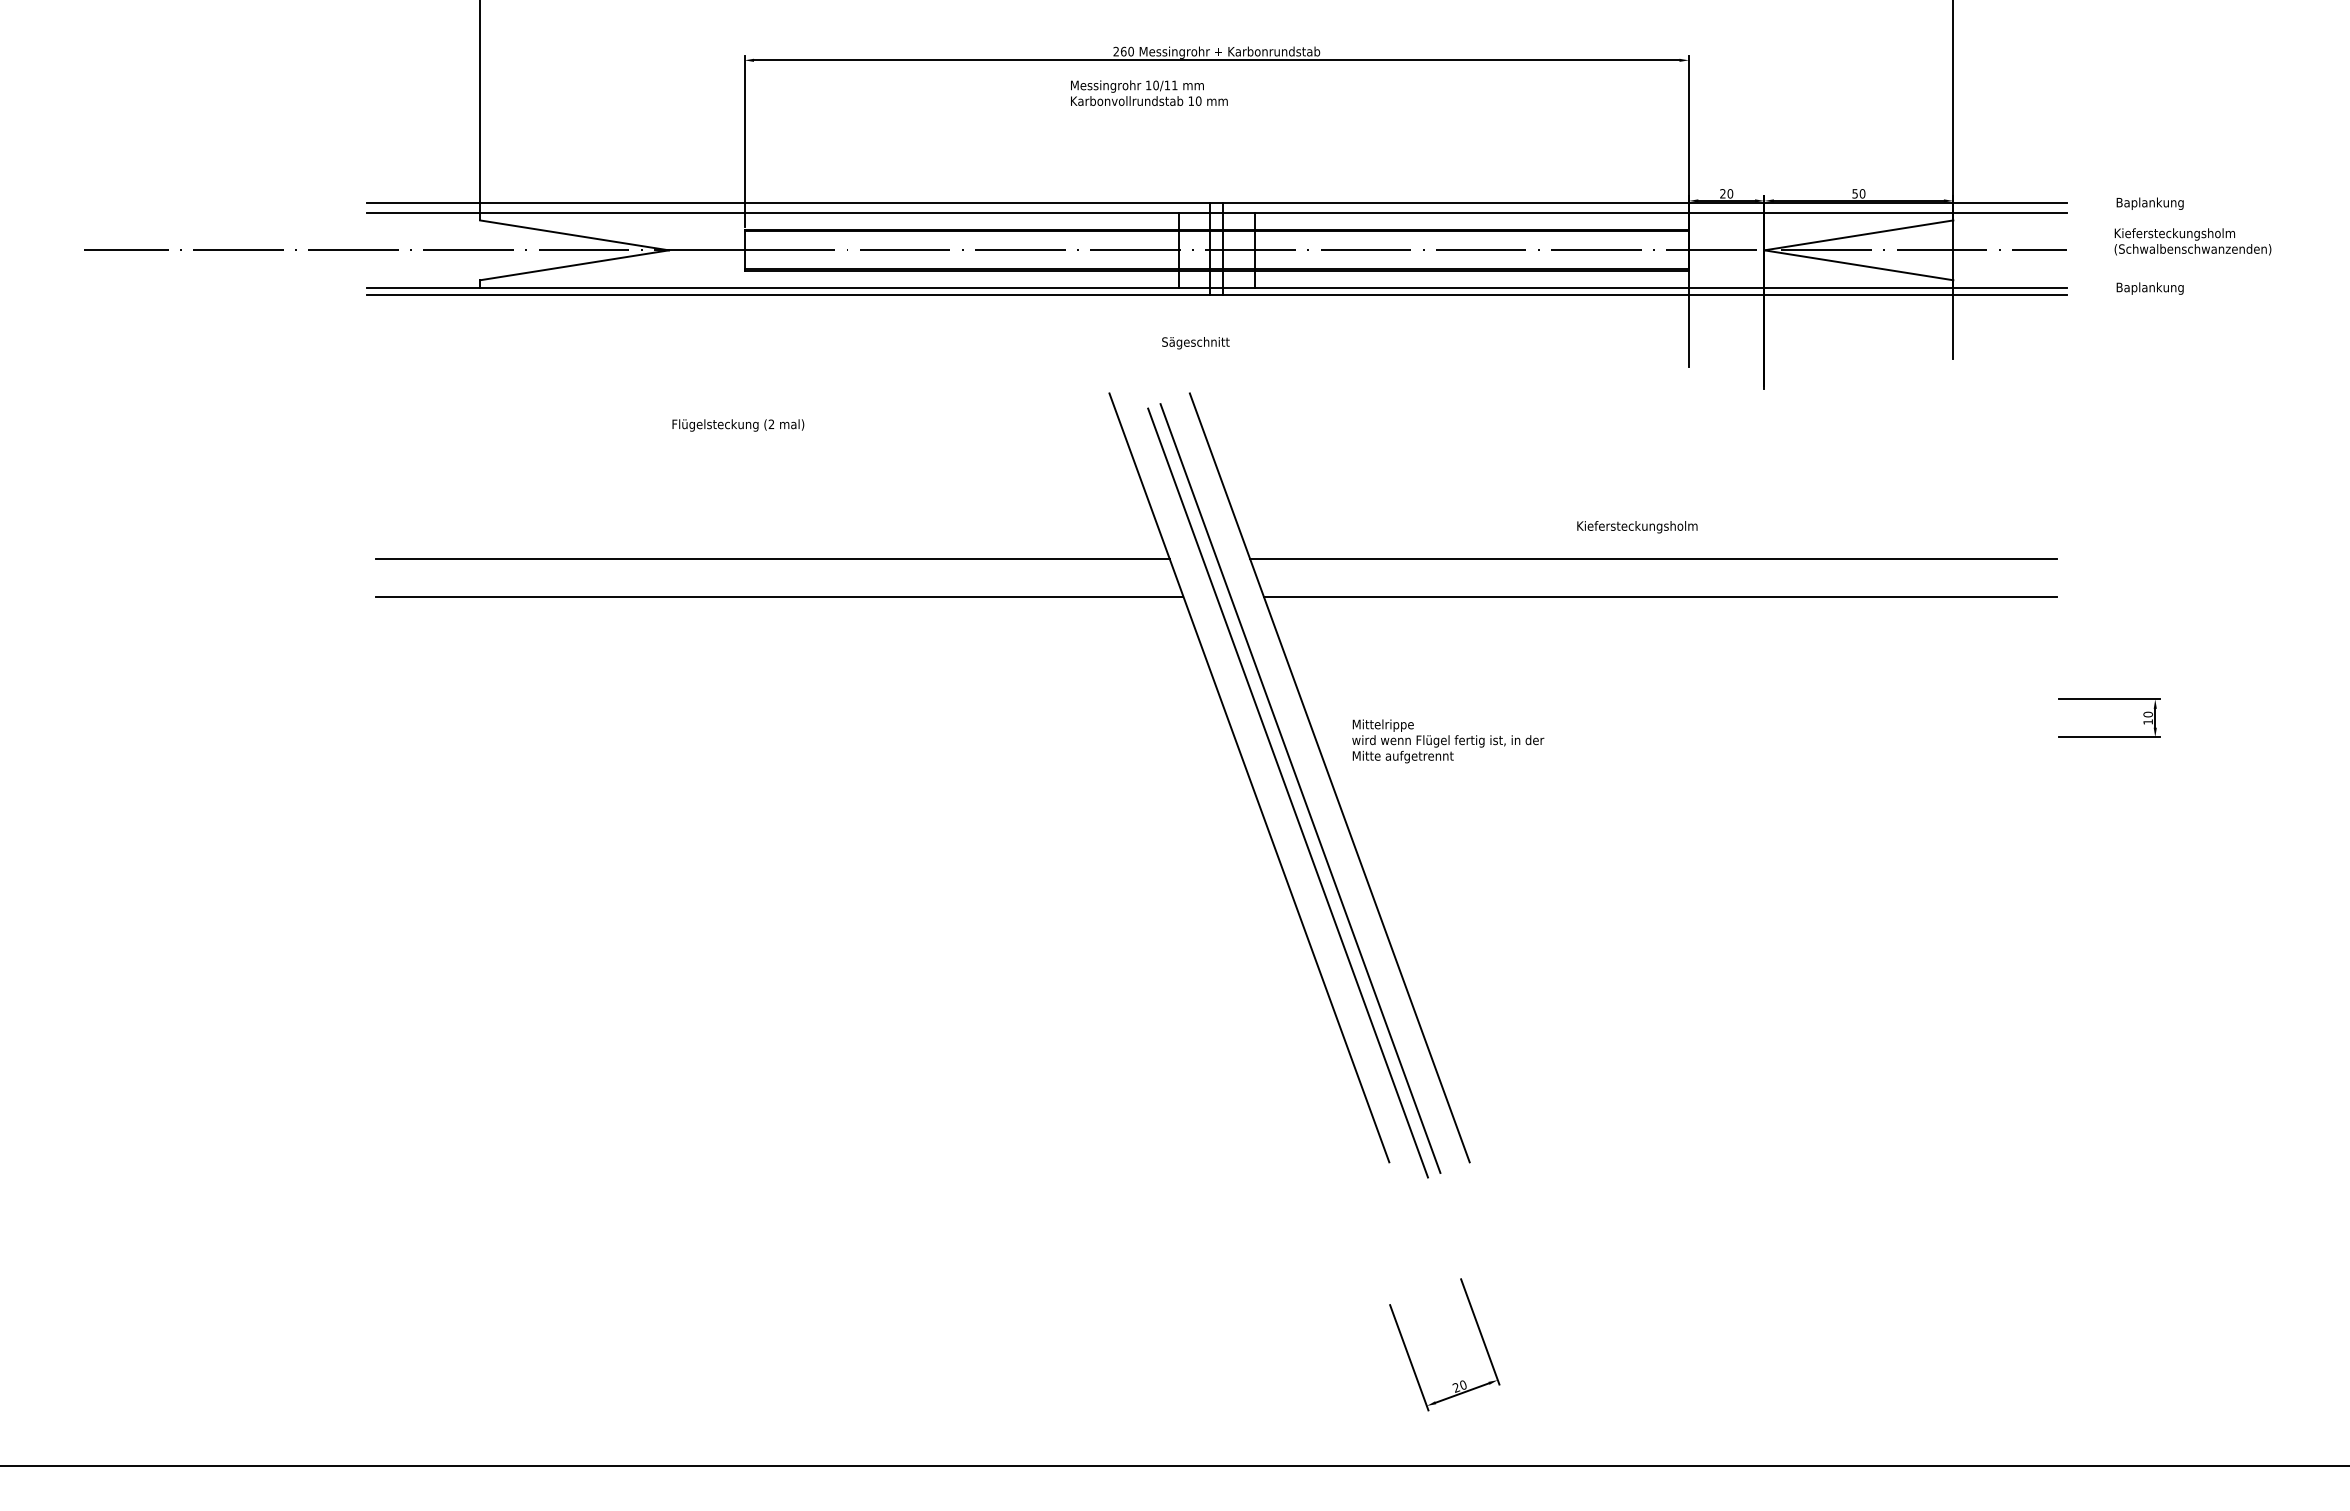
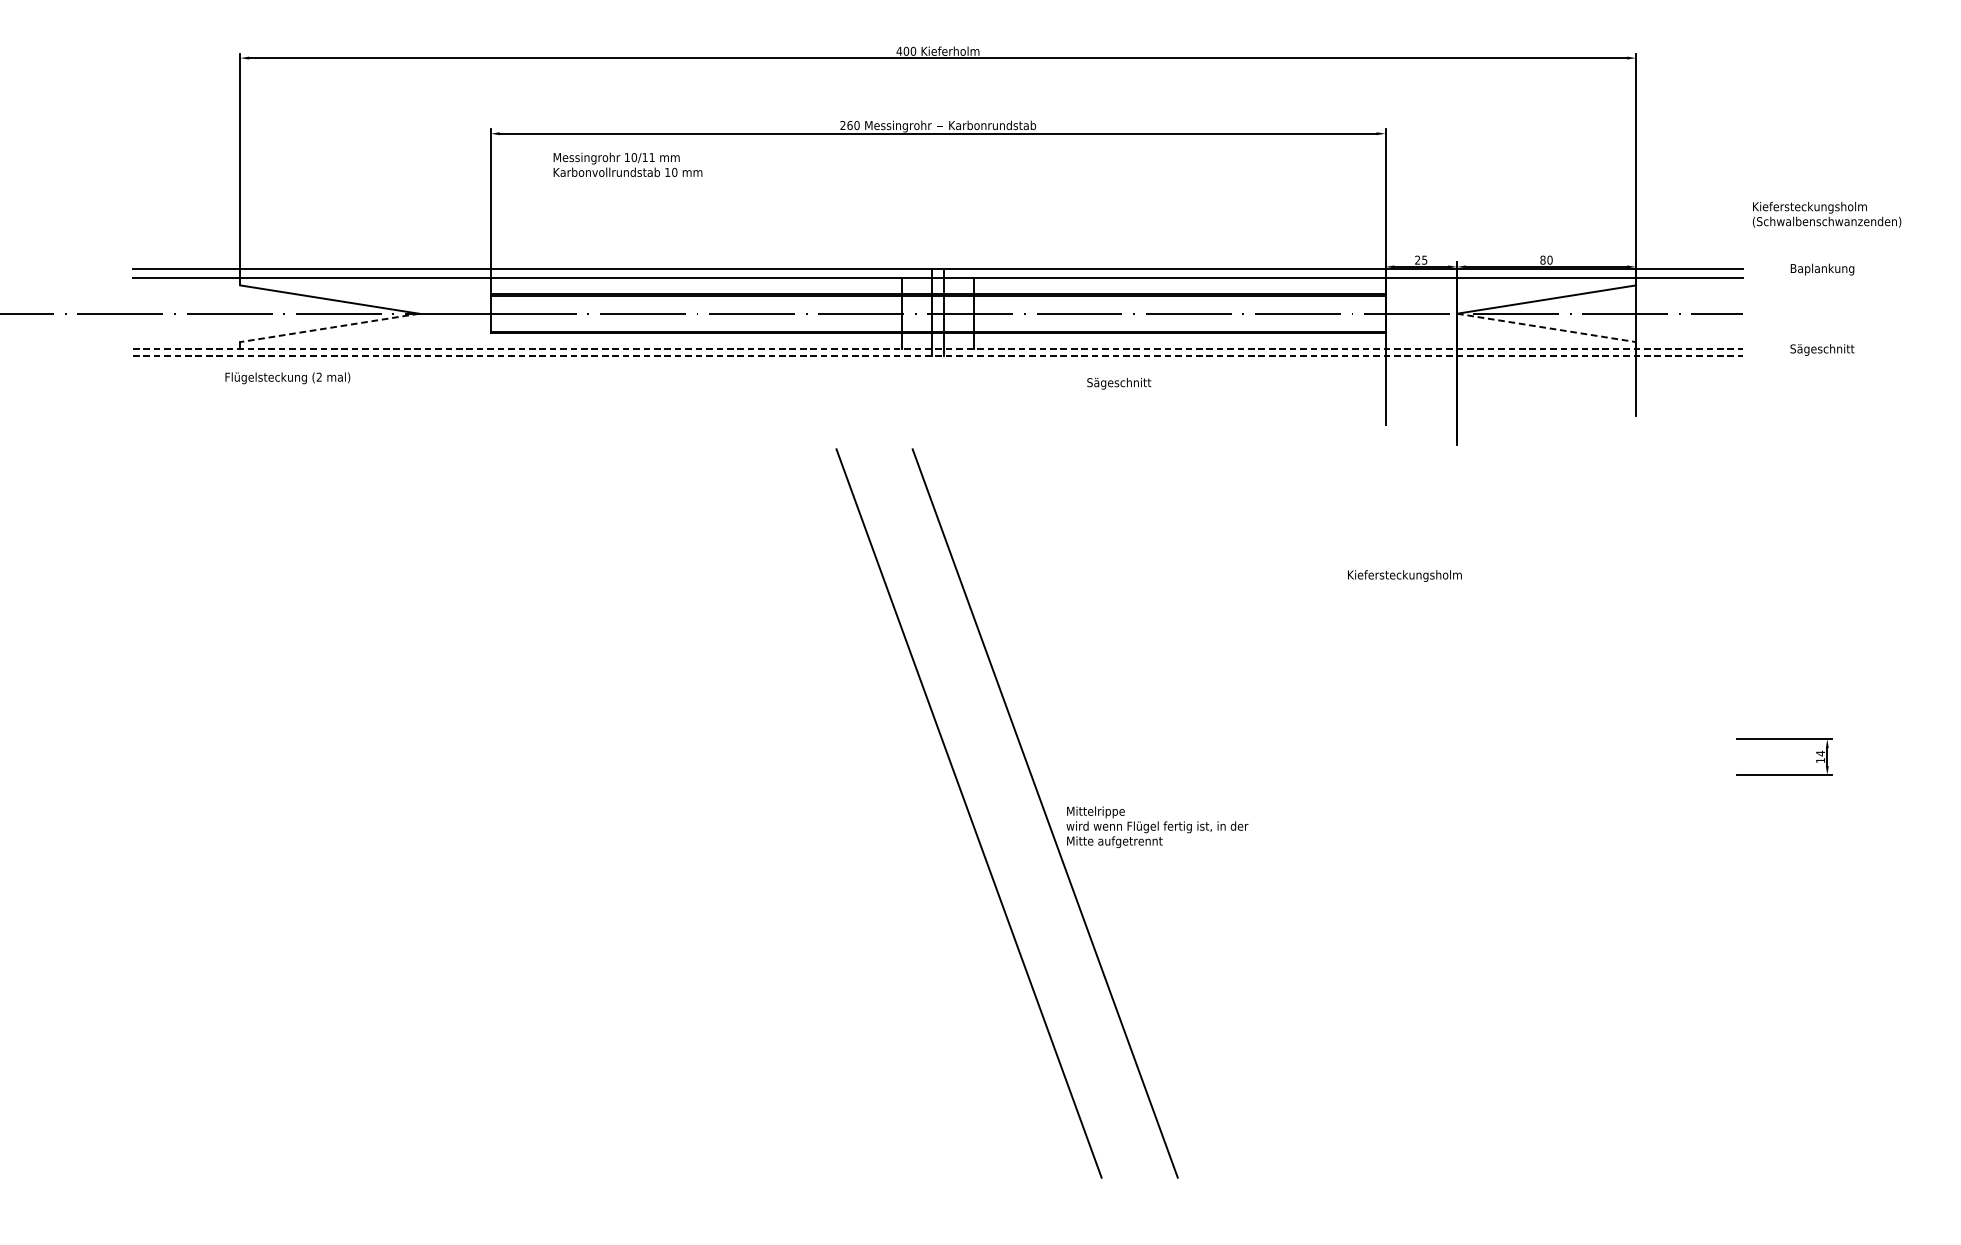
text: (1149, 92) -> (628, 164), moved
text: (1730, 193) -> (1424, 259), 20 -> 25
text: (1854, 193) -> (1542, 259), 50 -> 80
text: (2192, 241) -> (1826, 214), moved
line: (574, 265) -> (329, 328), solid -> dashed
line: (1858, 265) -> (1546, 328), solid -> dashed
line: (1216, 287) -> (937, 348), solid -> dashed
text: (2149, 288) -> (1821, 349), Baplankung -> Sägeschnitt
line: (1216, 295) -> (937, 356), solid -> dashed
text: (1195, 343) -> (1118, 384), moved
text: (738, 425) -> (288, 378), moved
text: (1637, 527) -> (1404, 576), moved
line: (772, 558) -> (517, 605), removed
line: (1653, 558) -> (1351, 605), removed
line: (779, 596) -> (523, 641), removed
line: (1660, 596) -> (1358, 641), removed
text: (2147, 714) -> (1819, 753), 10 -> 14
text: (1448, 741) -> (1157, 827), moved
line: (1300, 788) -> (1017, 823), removed
line: (1288, 792) -> (1006, 827), removed

